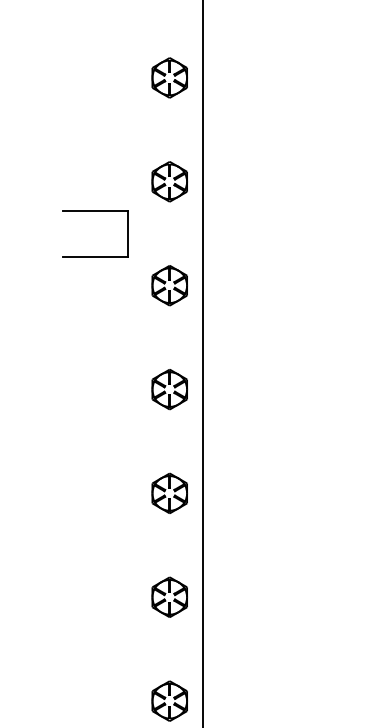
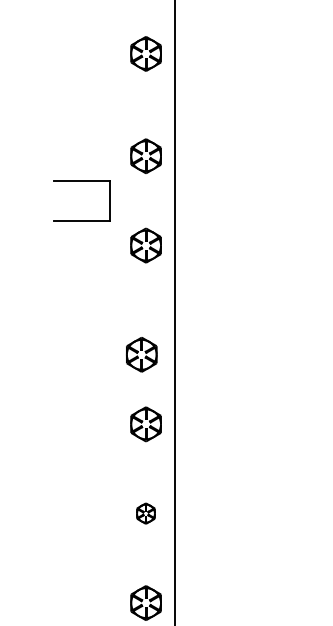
part: (169, 77) -> (145, 53), moved
part: (169, 389) -> (141, 354), moved
part: (169, 596) -> (145, 513), size x0.6

